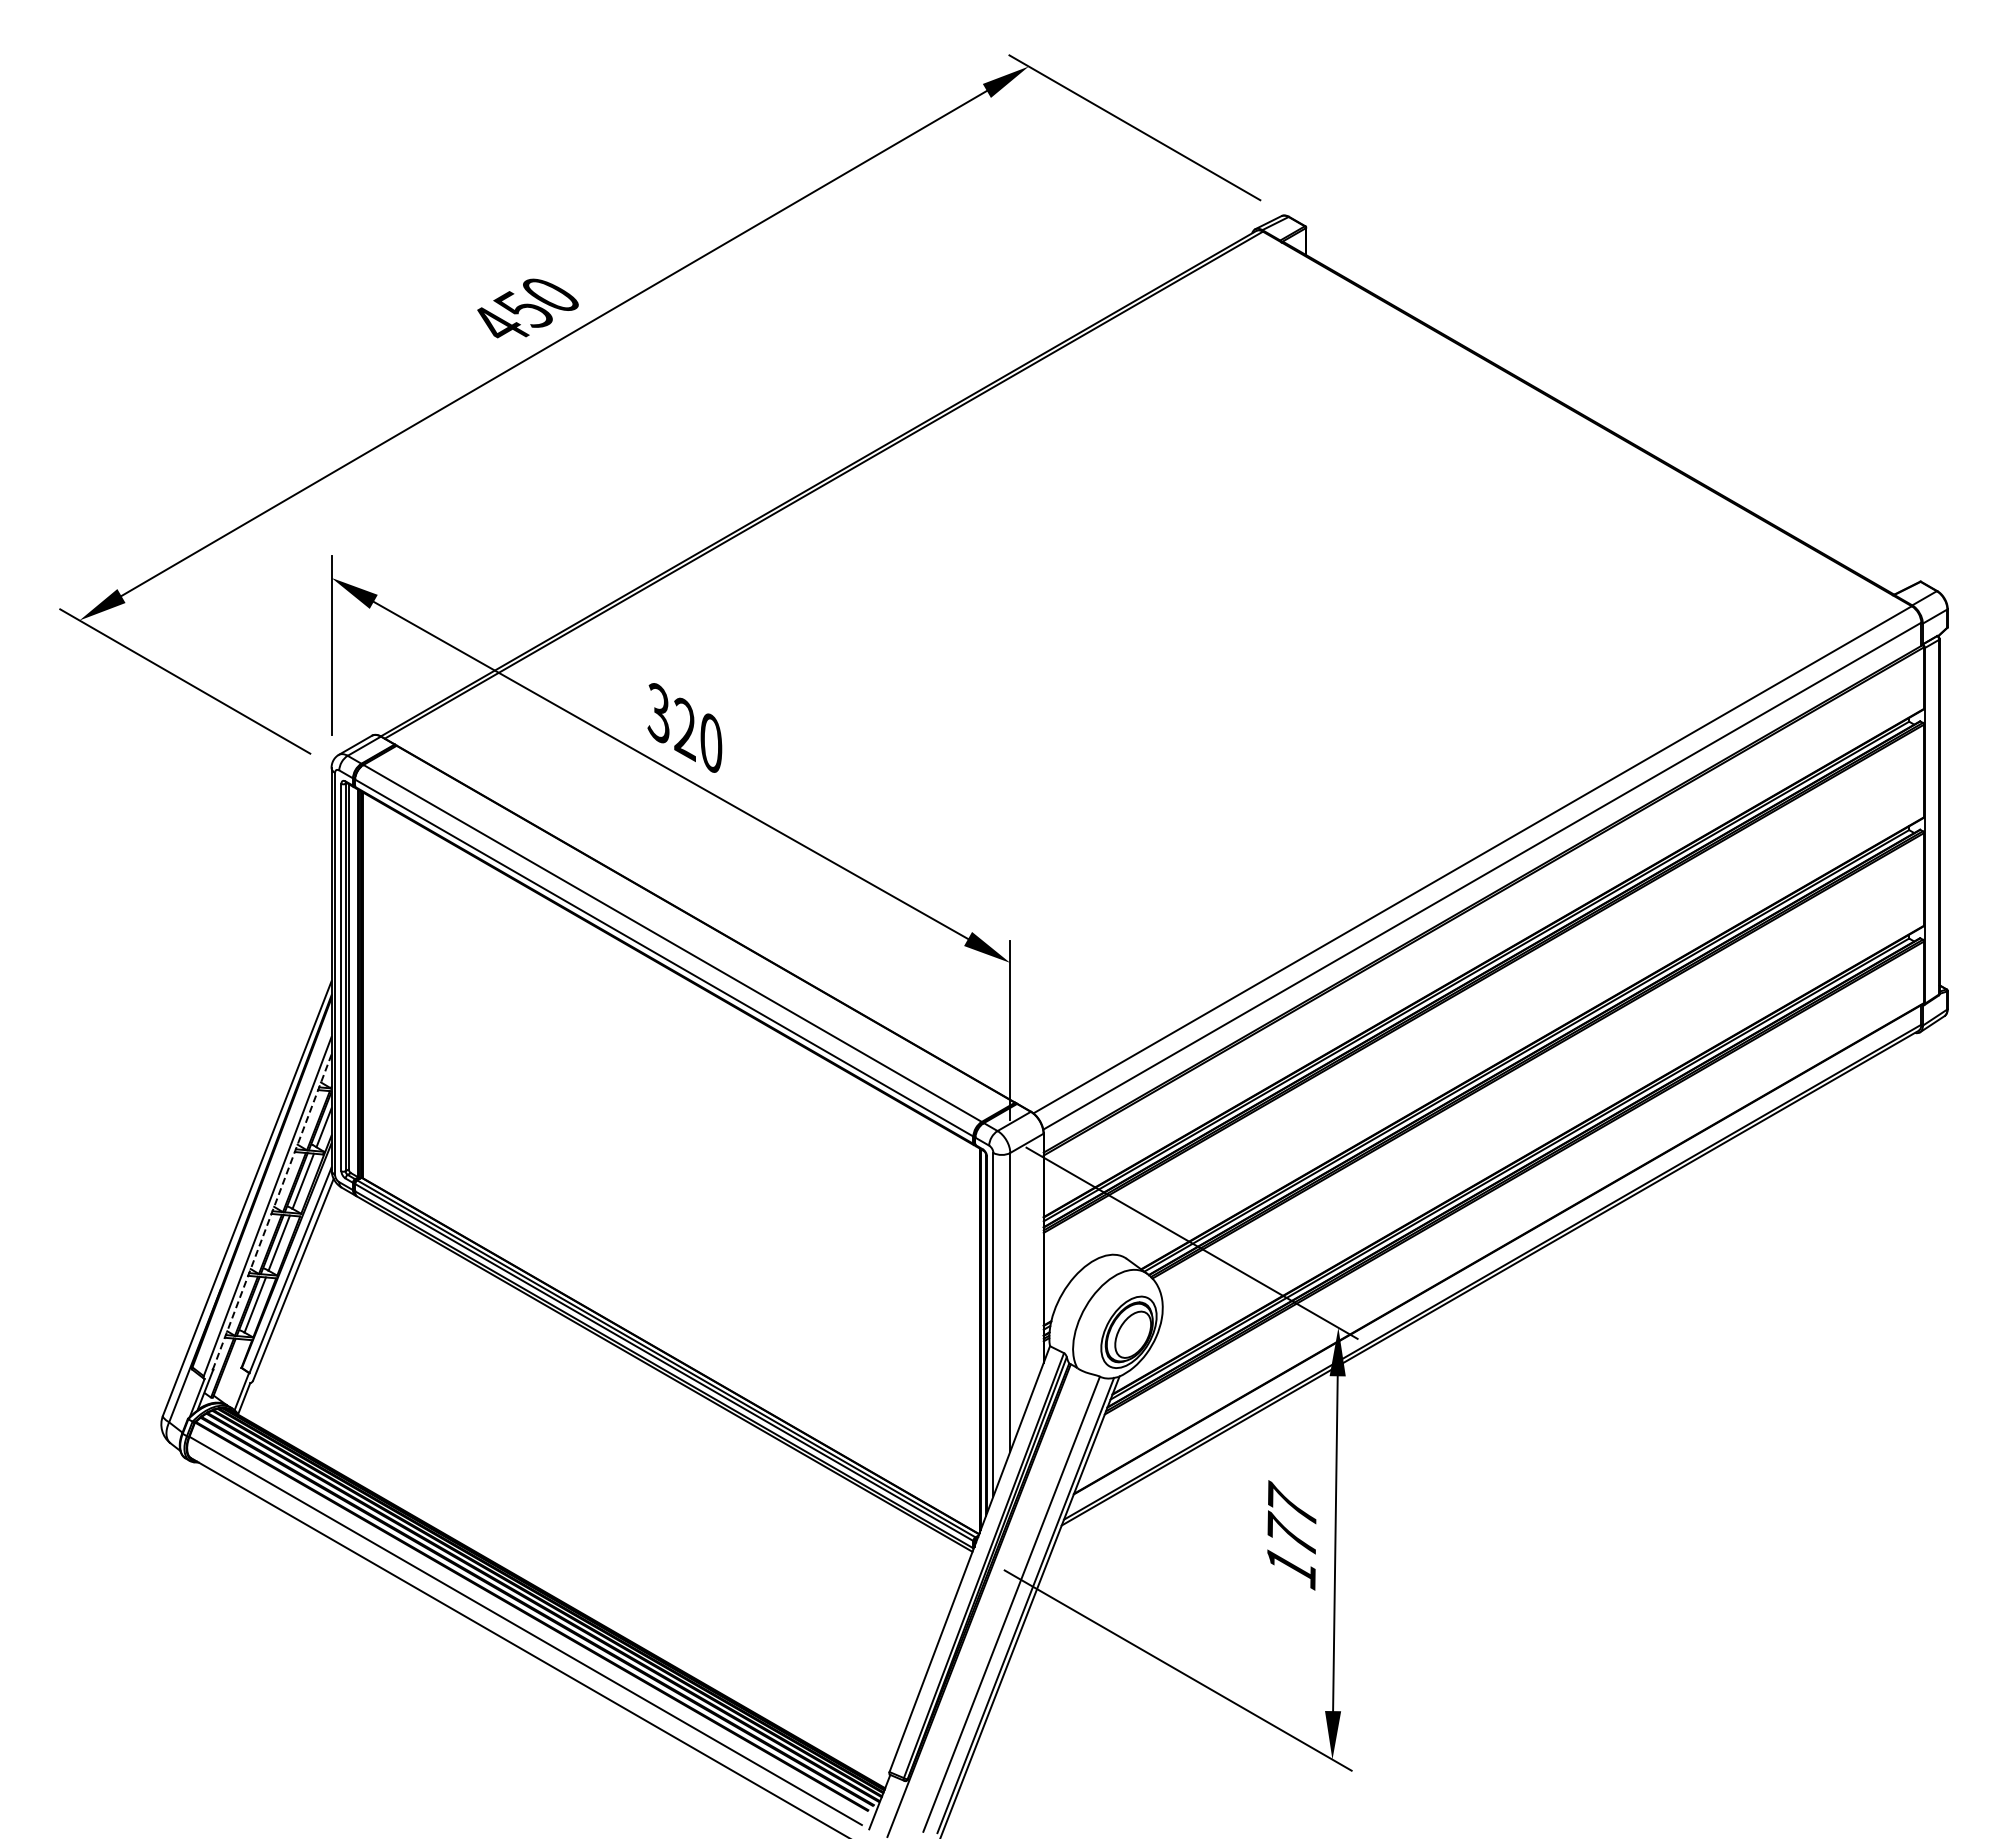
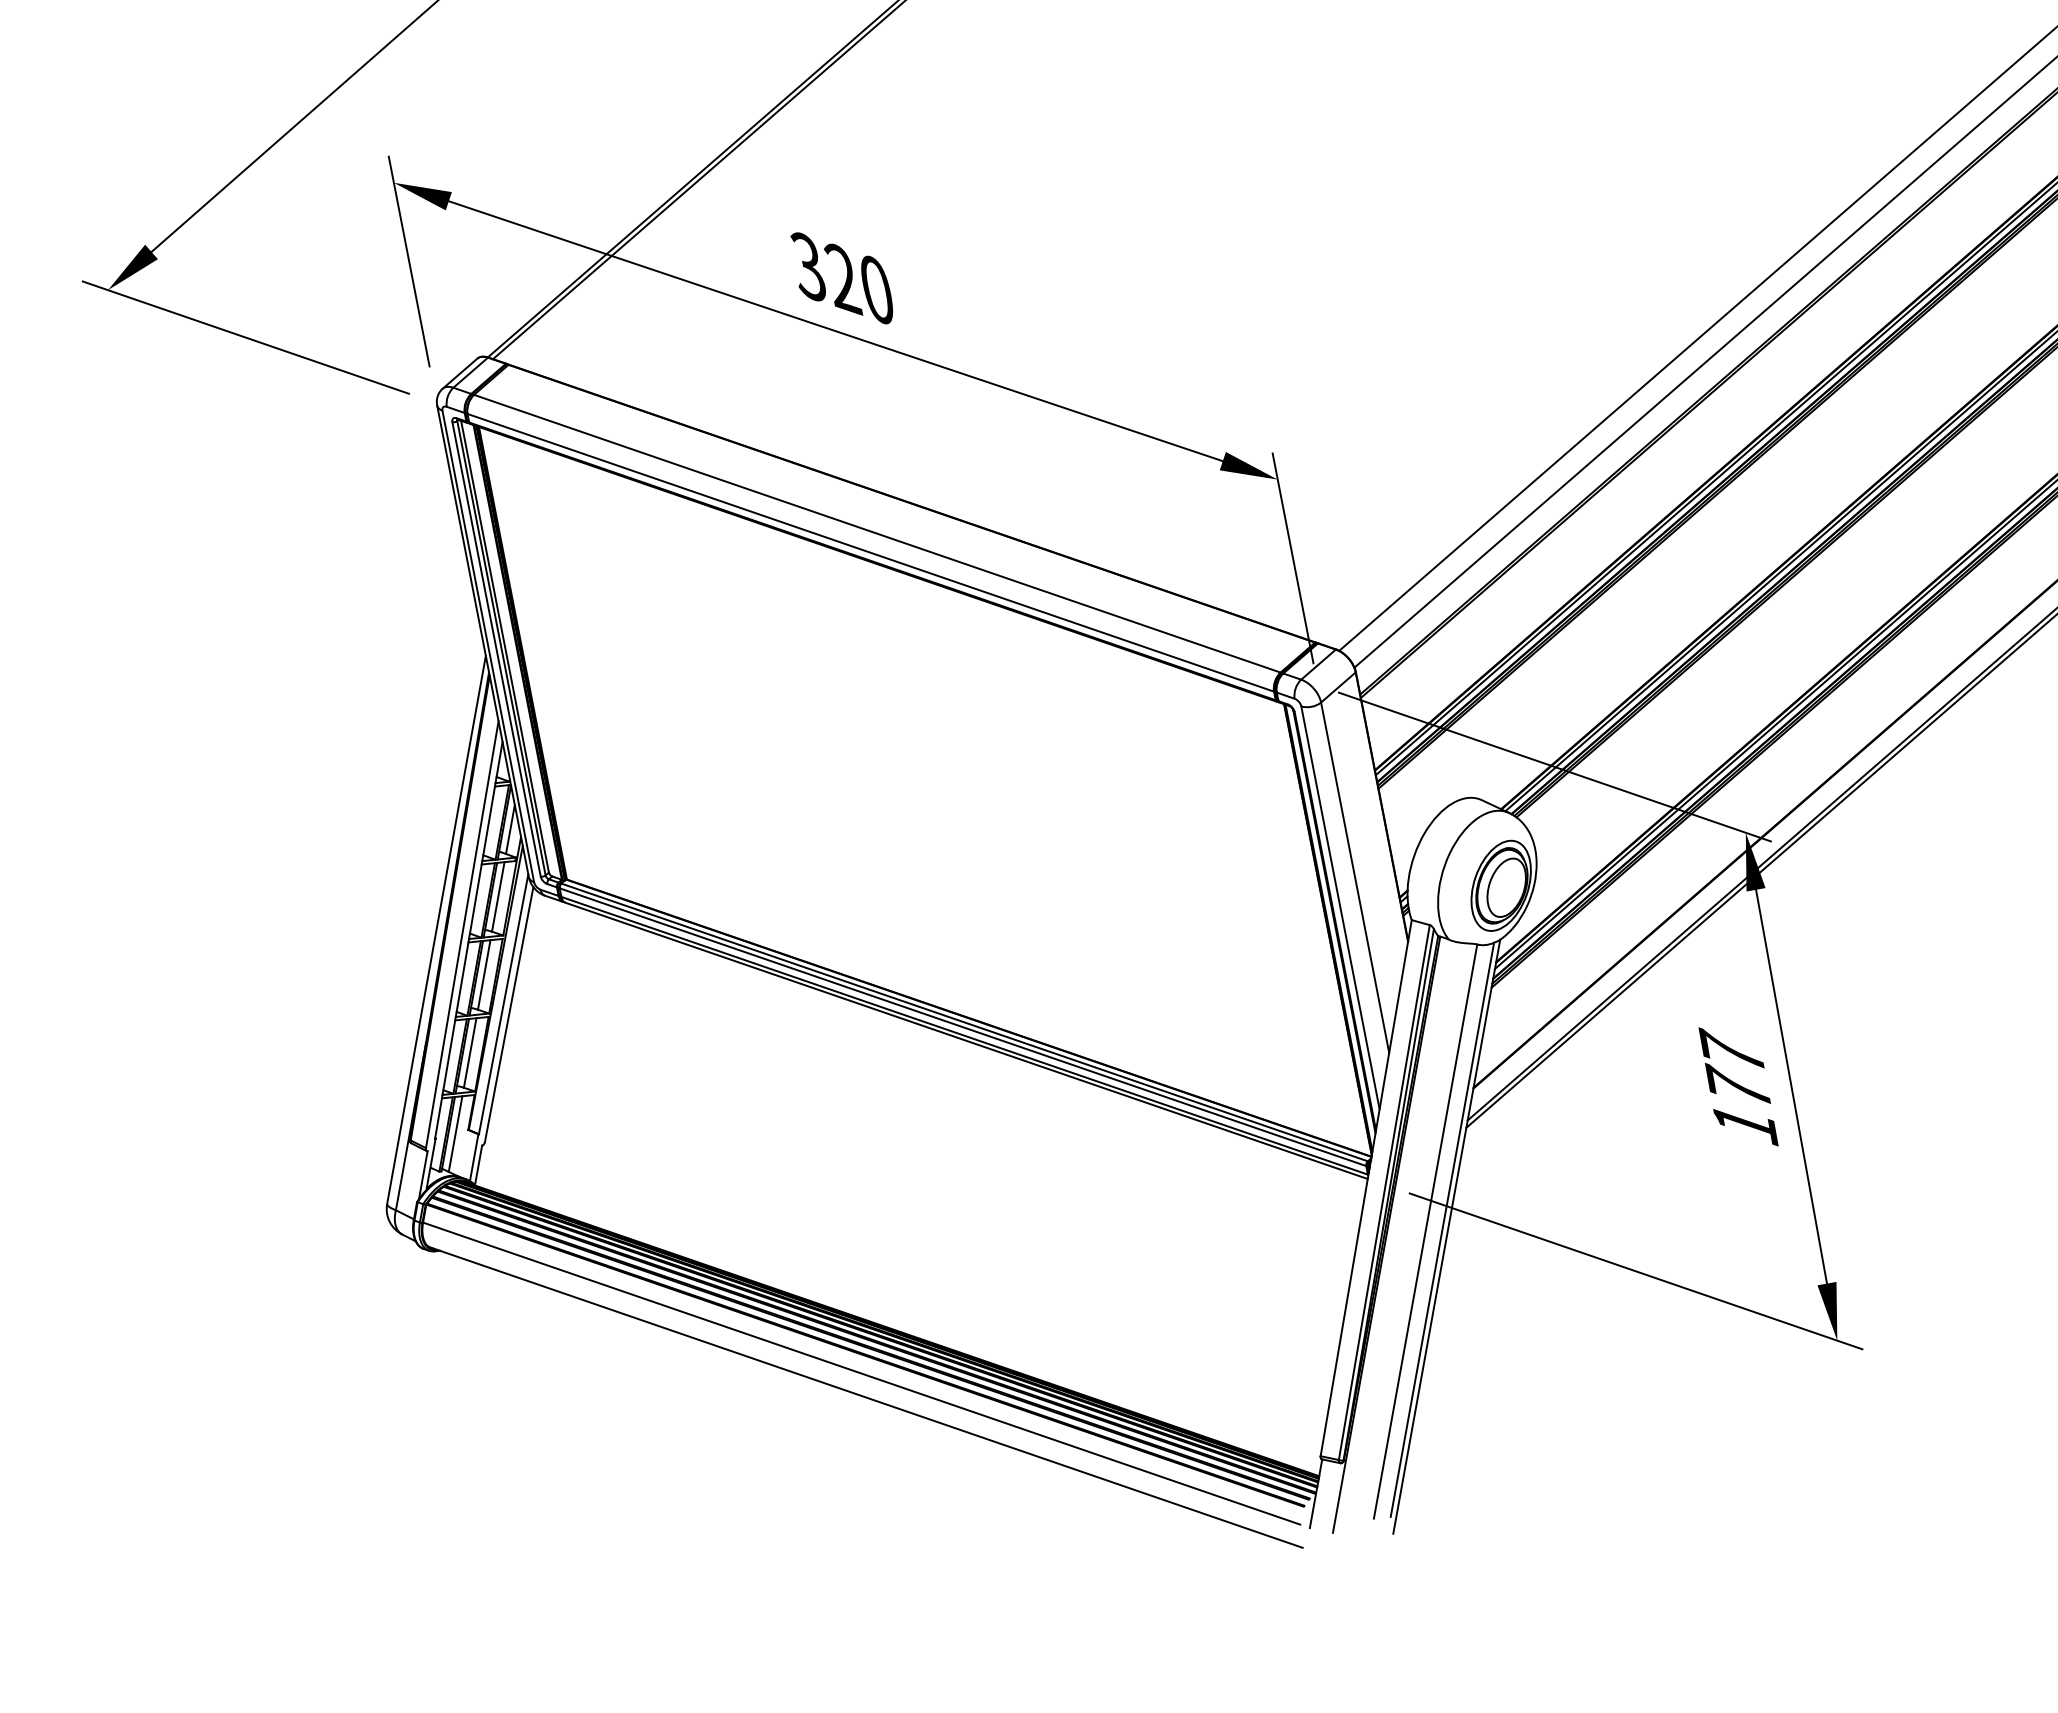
line: (272, 1211) -> (469, 939), dashed -> solid
line: (229, 1369) -> (454, 1134), added

